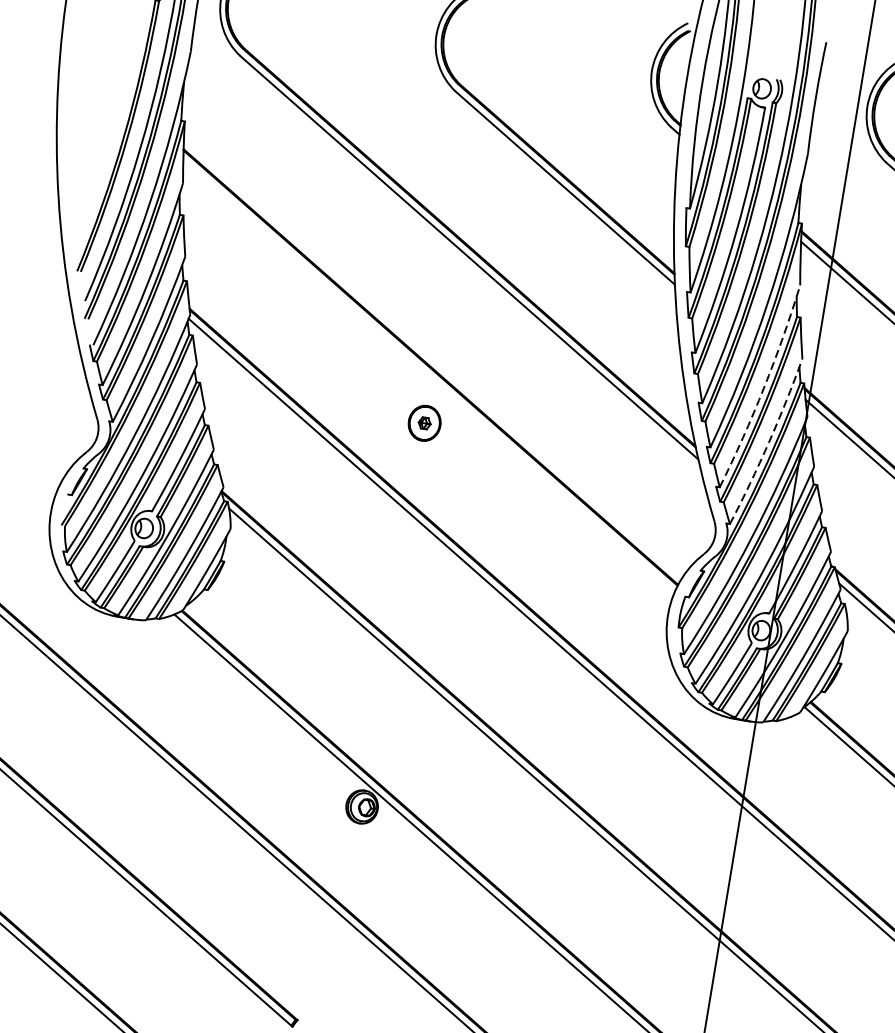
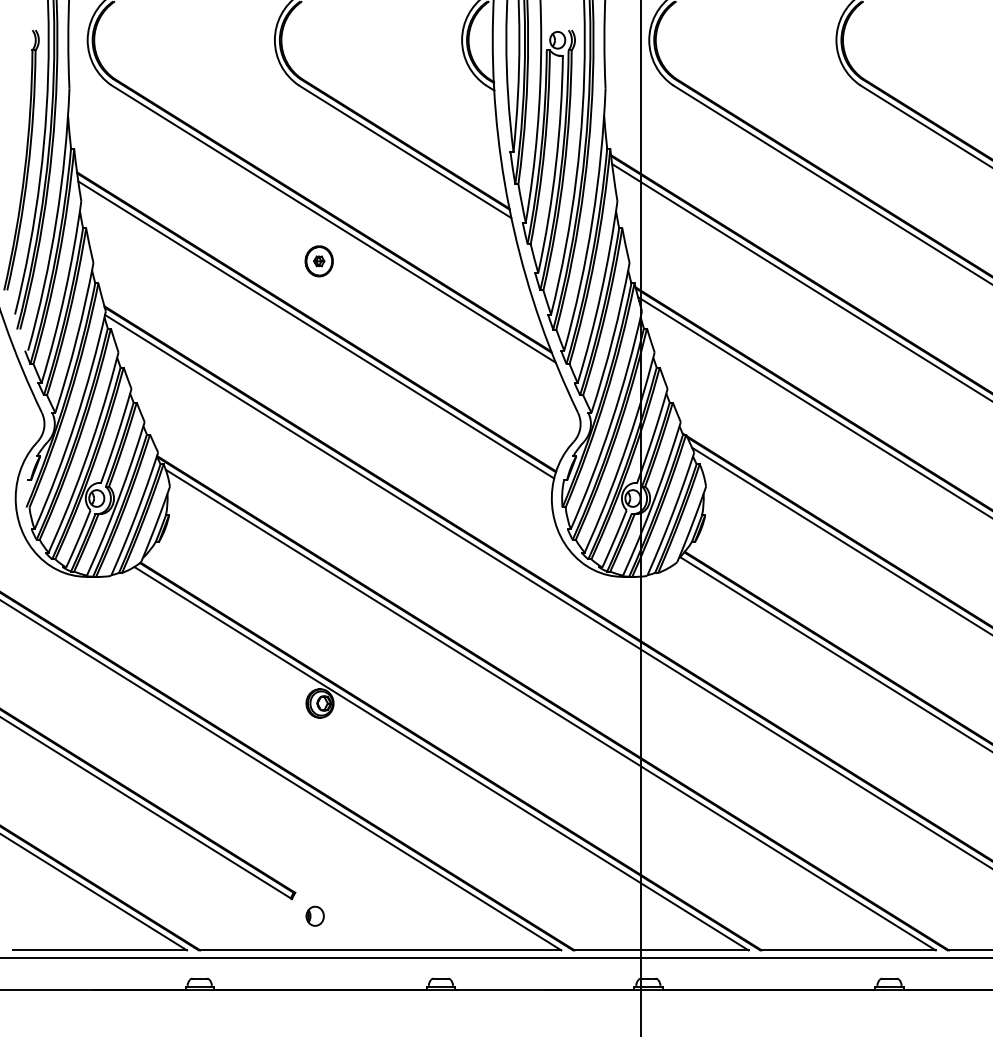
line: (429, 375) -> (316, 329), added
arc: (764, 387) -> (601, 292), dashed -> solid
part: (423, 423) -> (318, 261), moved
arc: (768, 442) -> (612, 338), dashed -> solid

